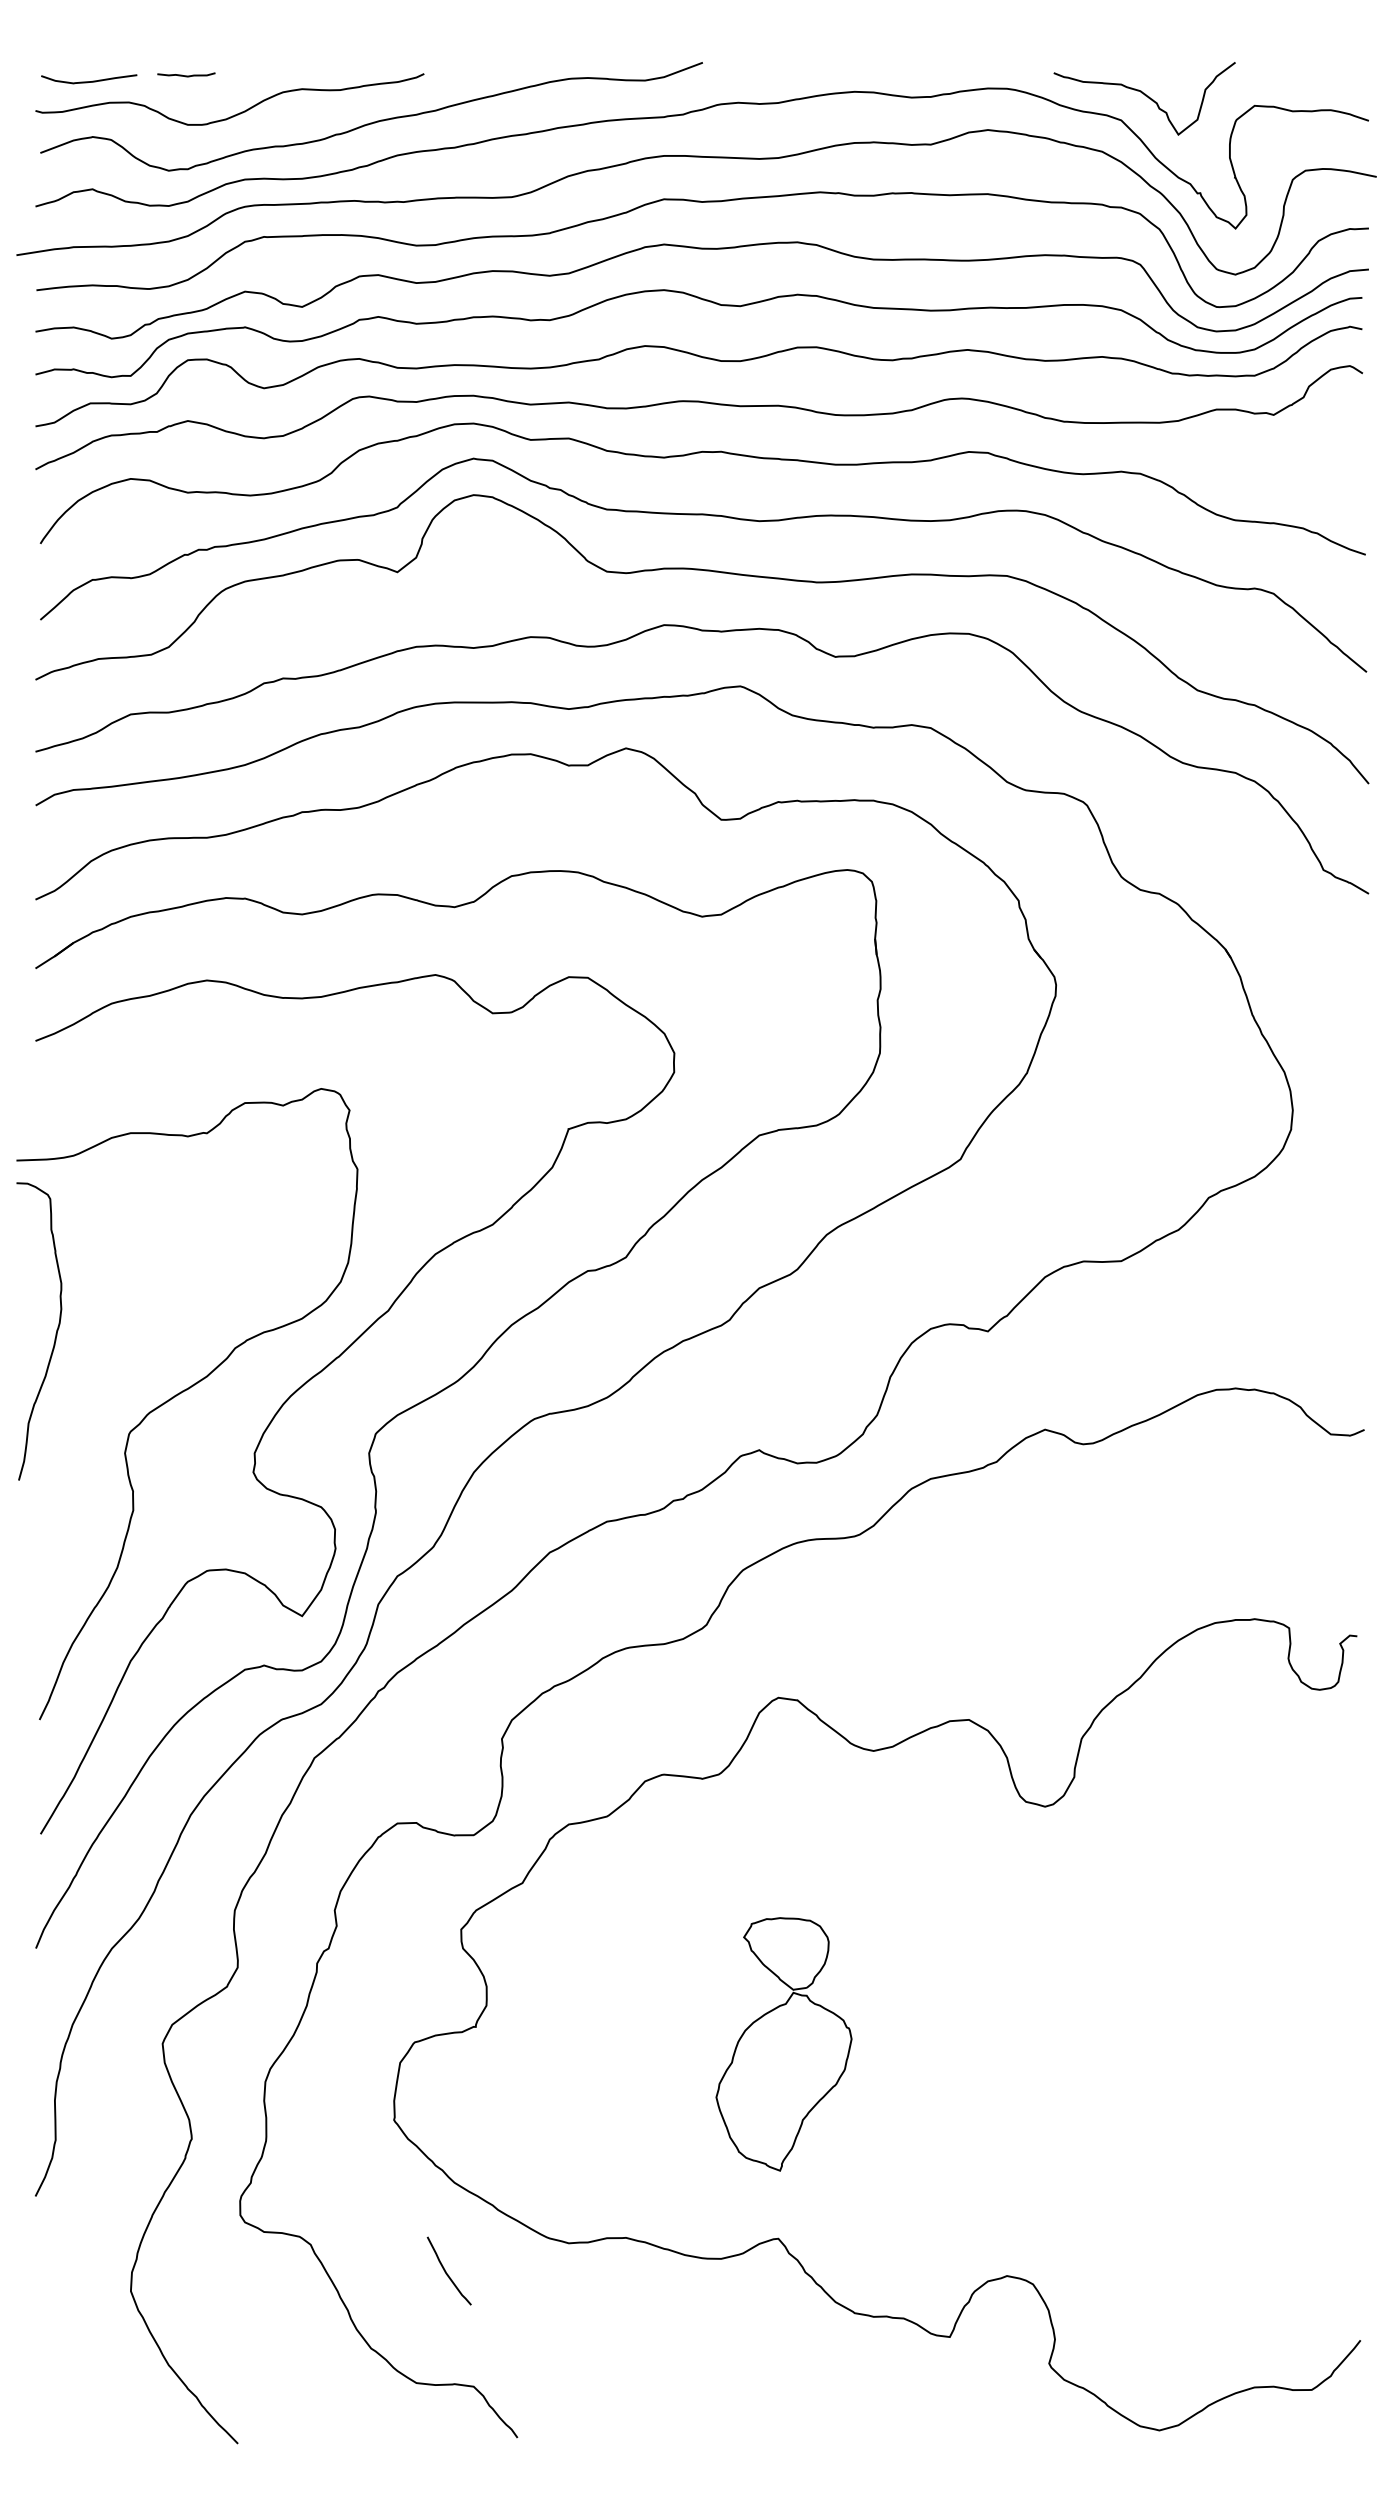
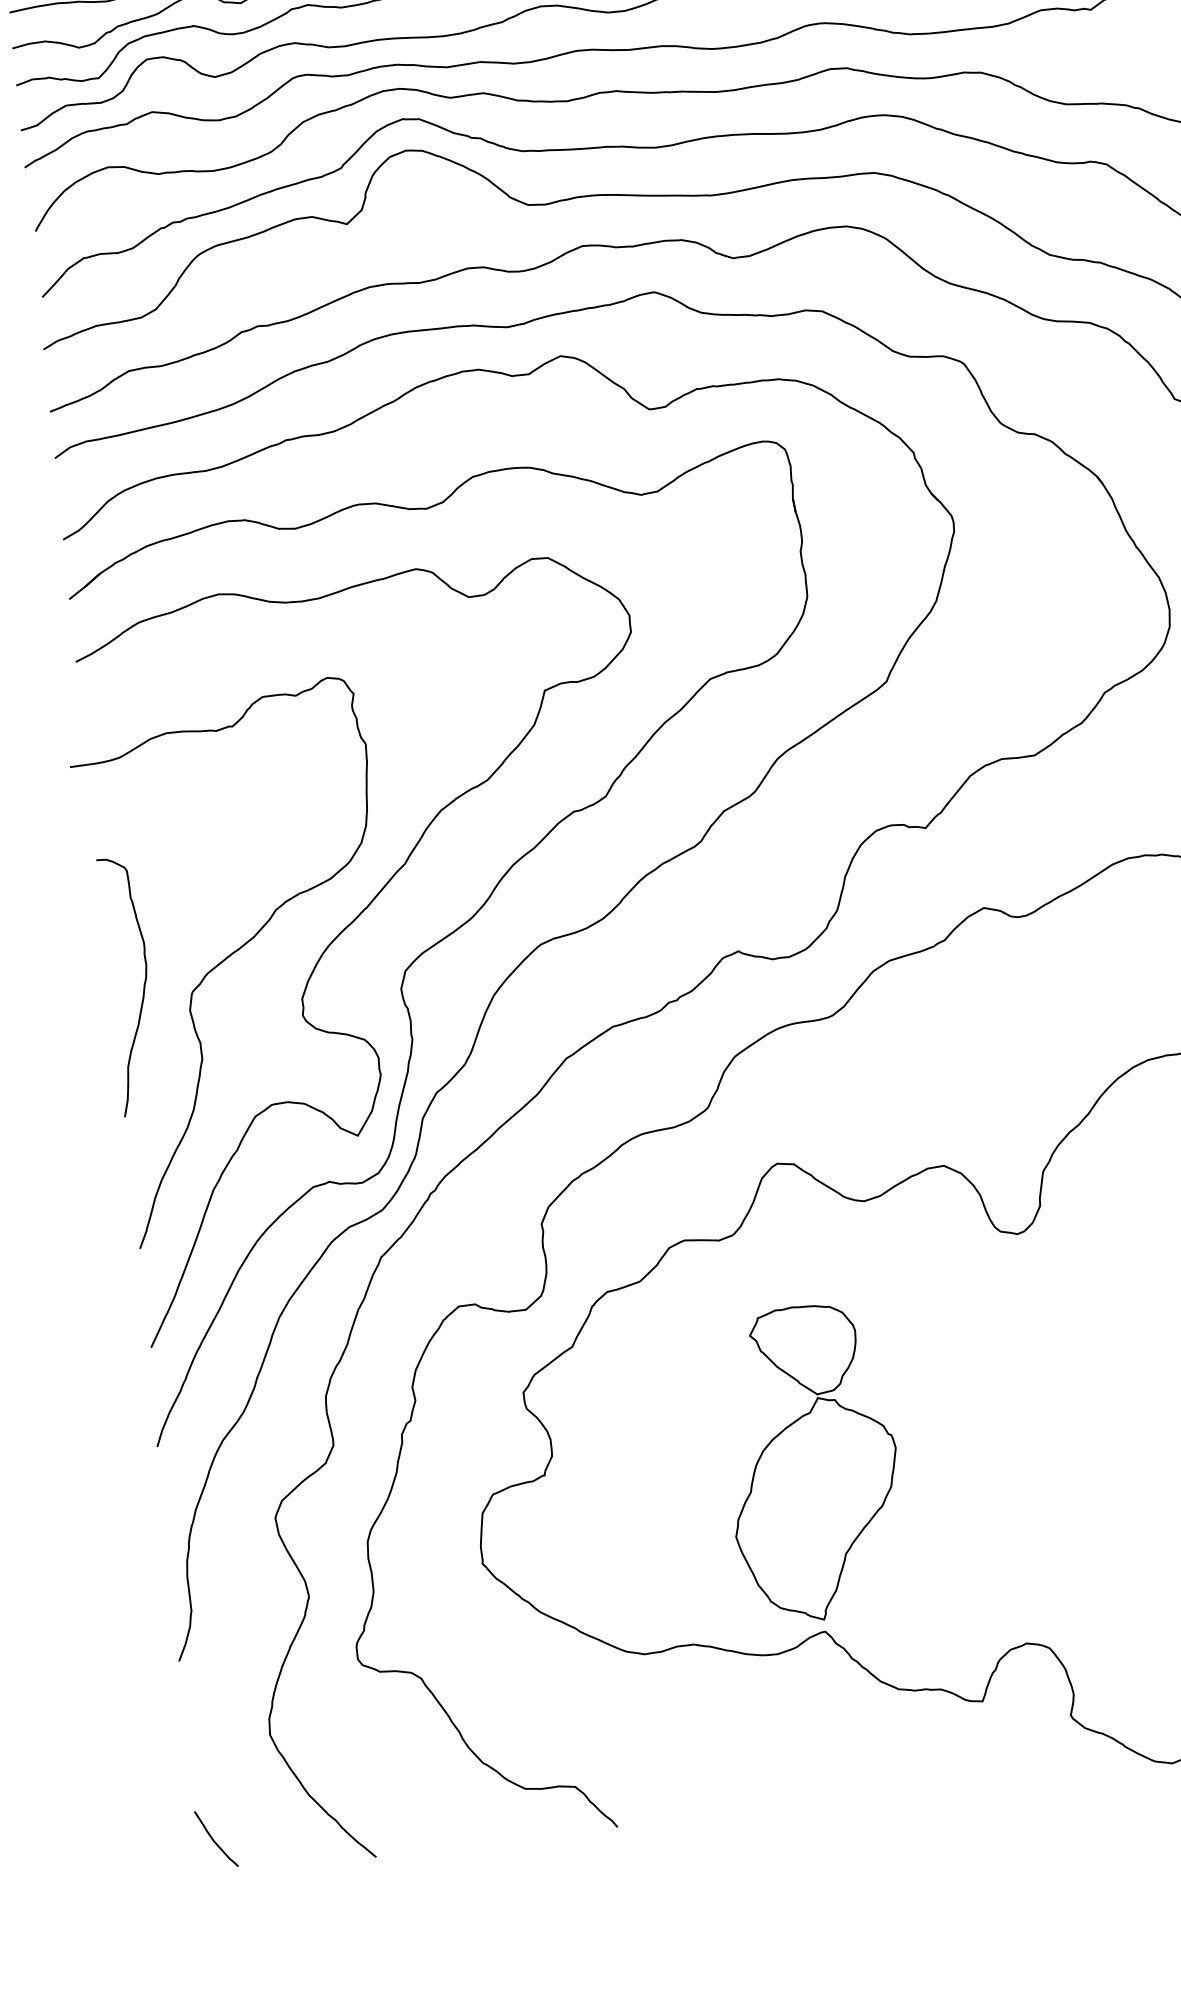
curve: (55, 1333) -> (143, 986), moved
part: (783, 2044) -> (812, 1463), size x1.43
curve: (446, 2271) -> (214, 1839), moved

